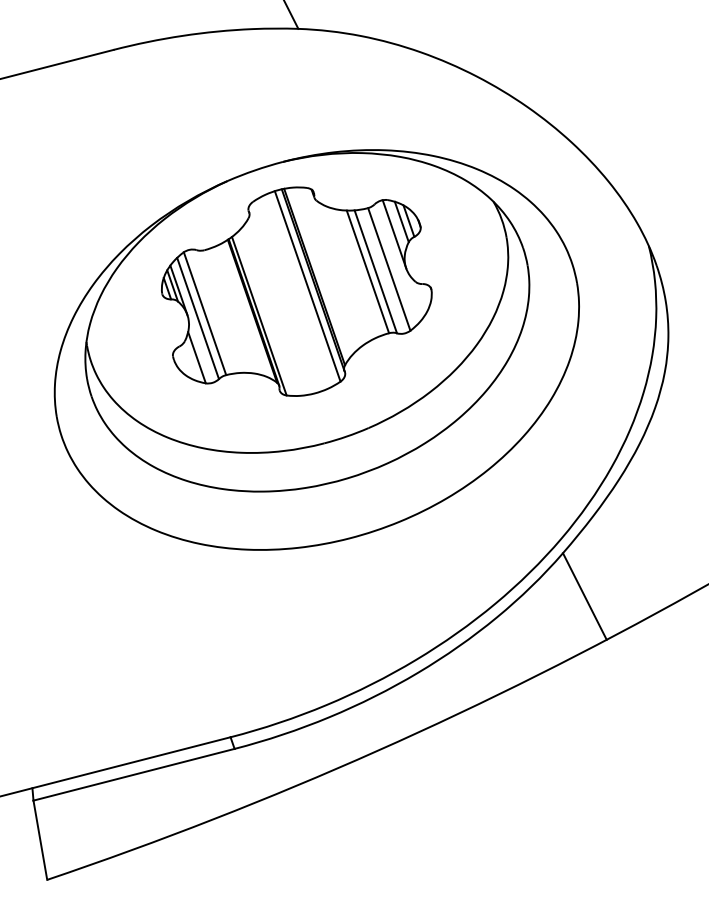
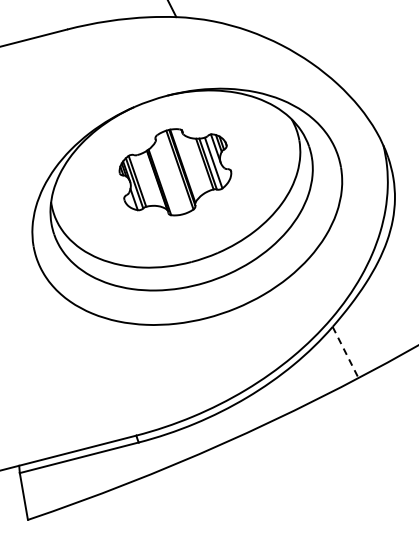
part: (296, 290) -> (175, 171), size x0.7
line: (584, 596) -> (345, 352), solid -> dashed

